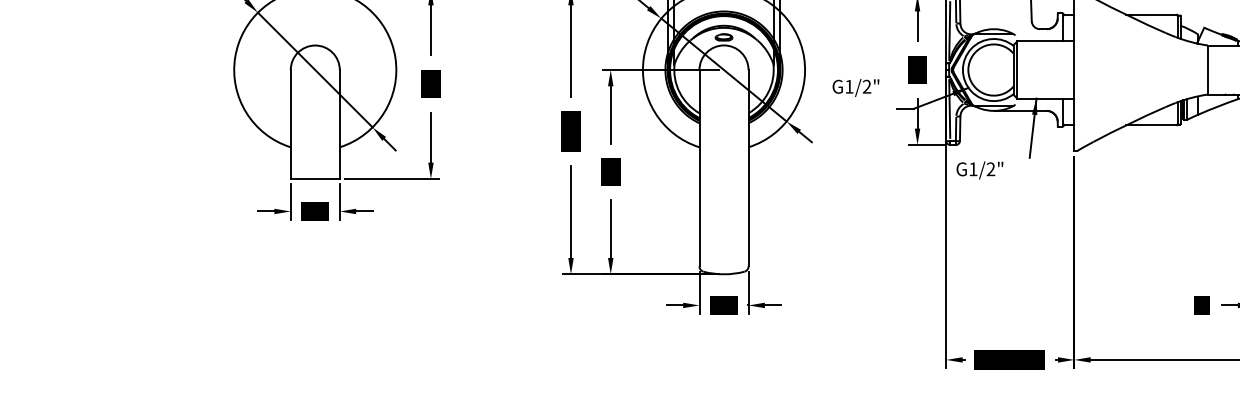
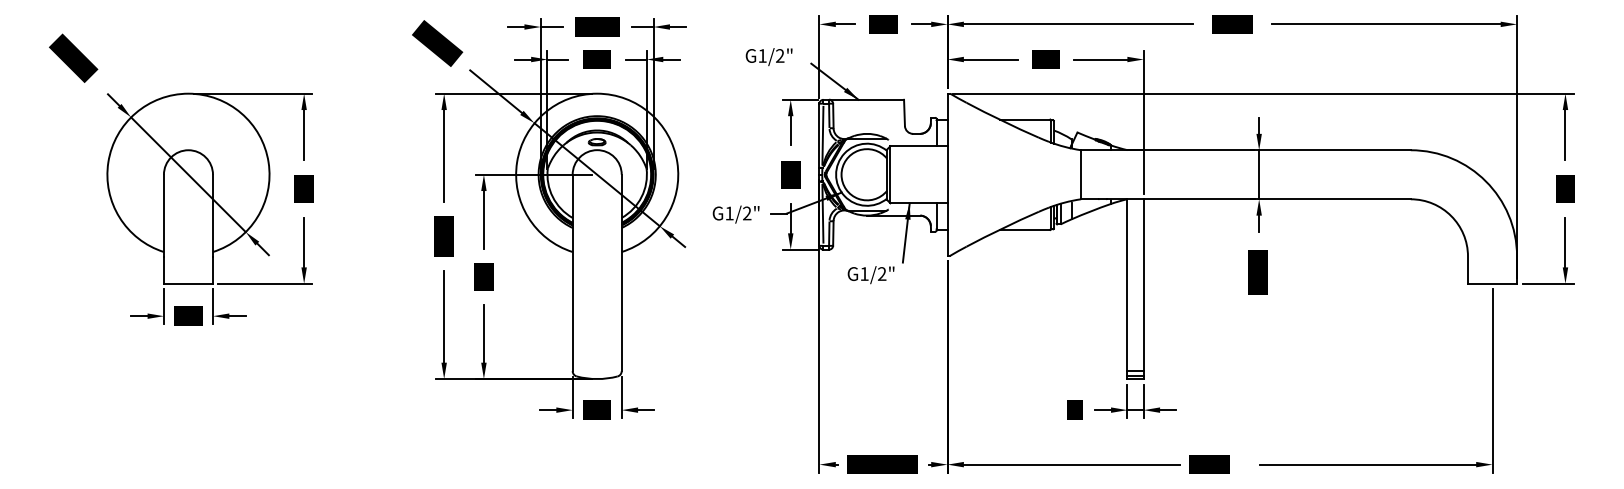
text: (855, 87) -> (735, 214), moved
text: (979, 170) -> (870, 275), moved

